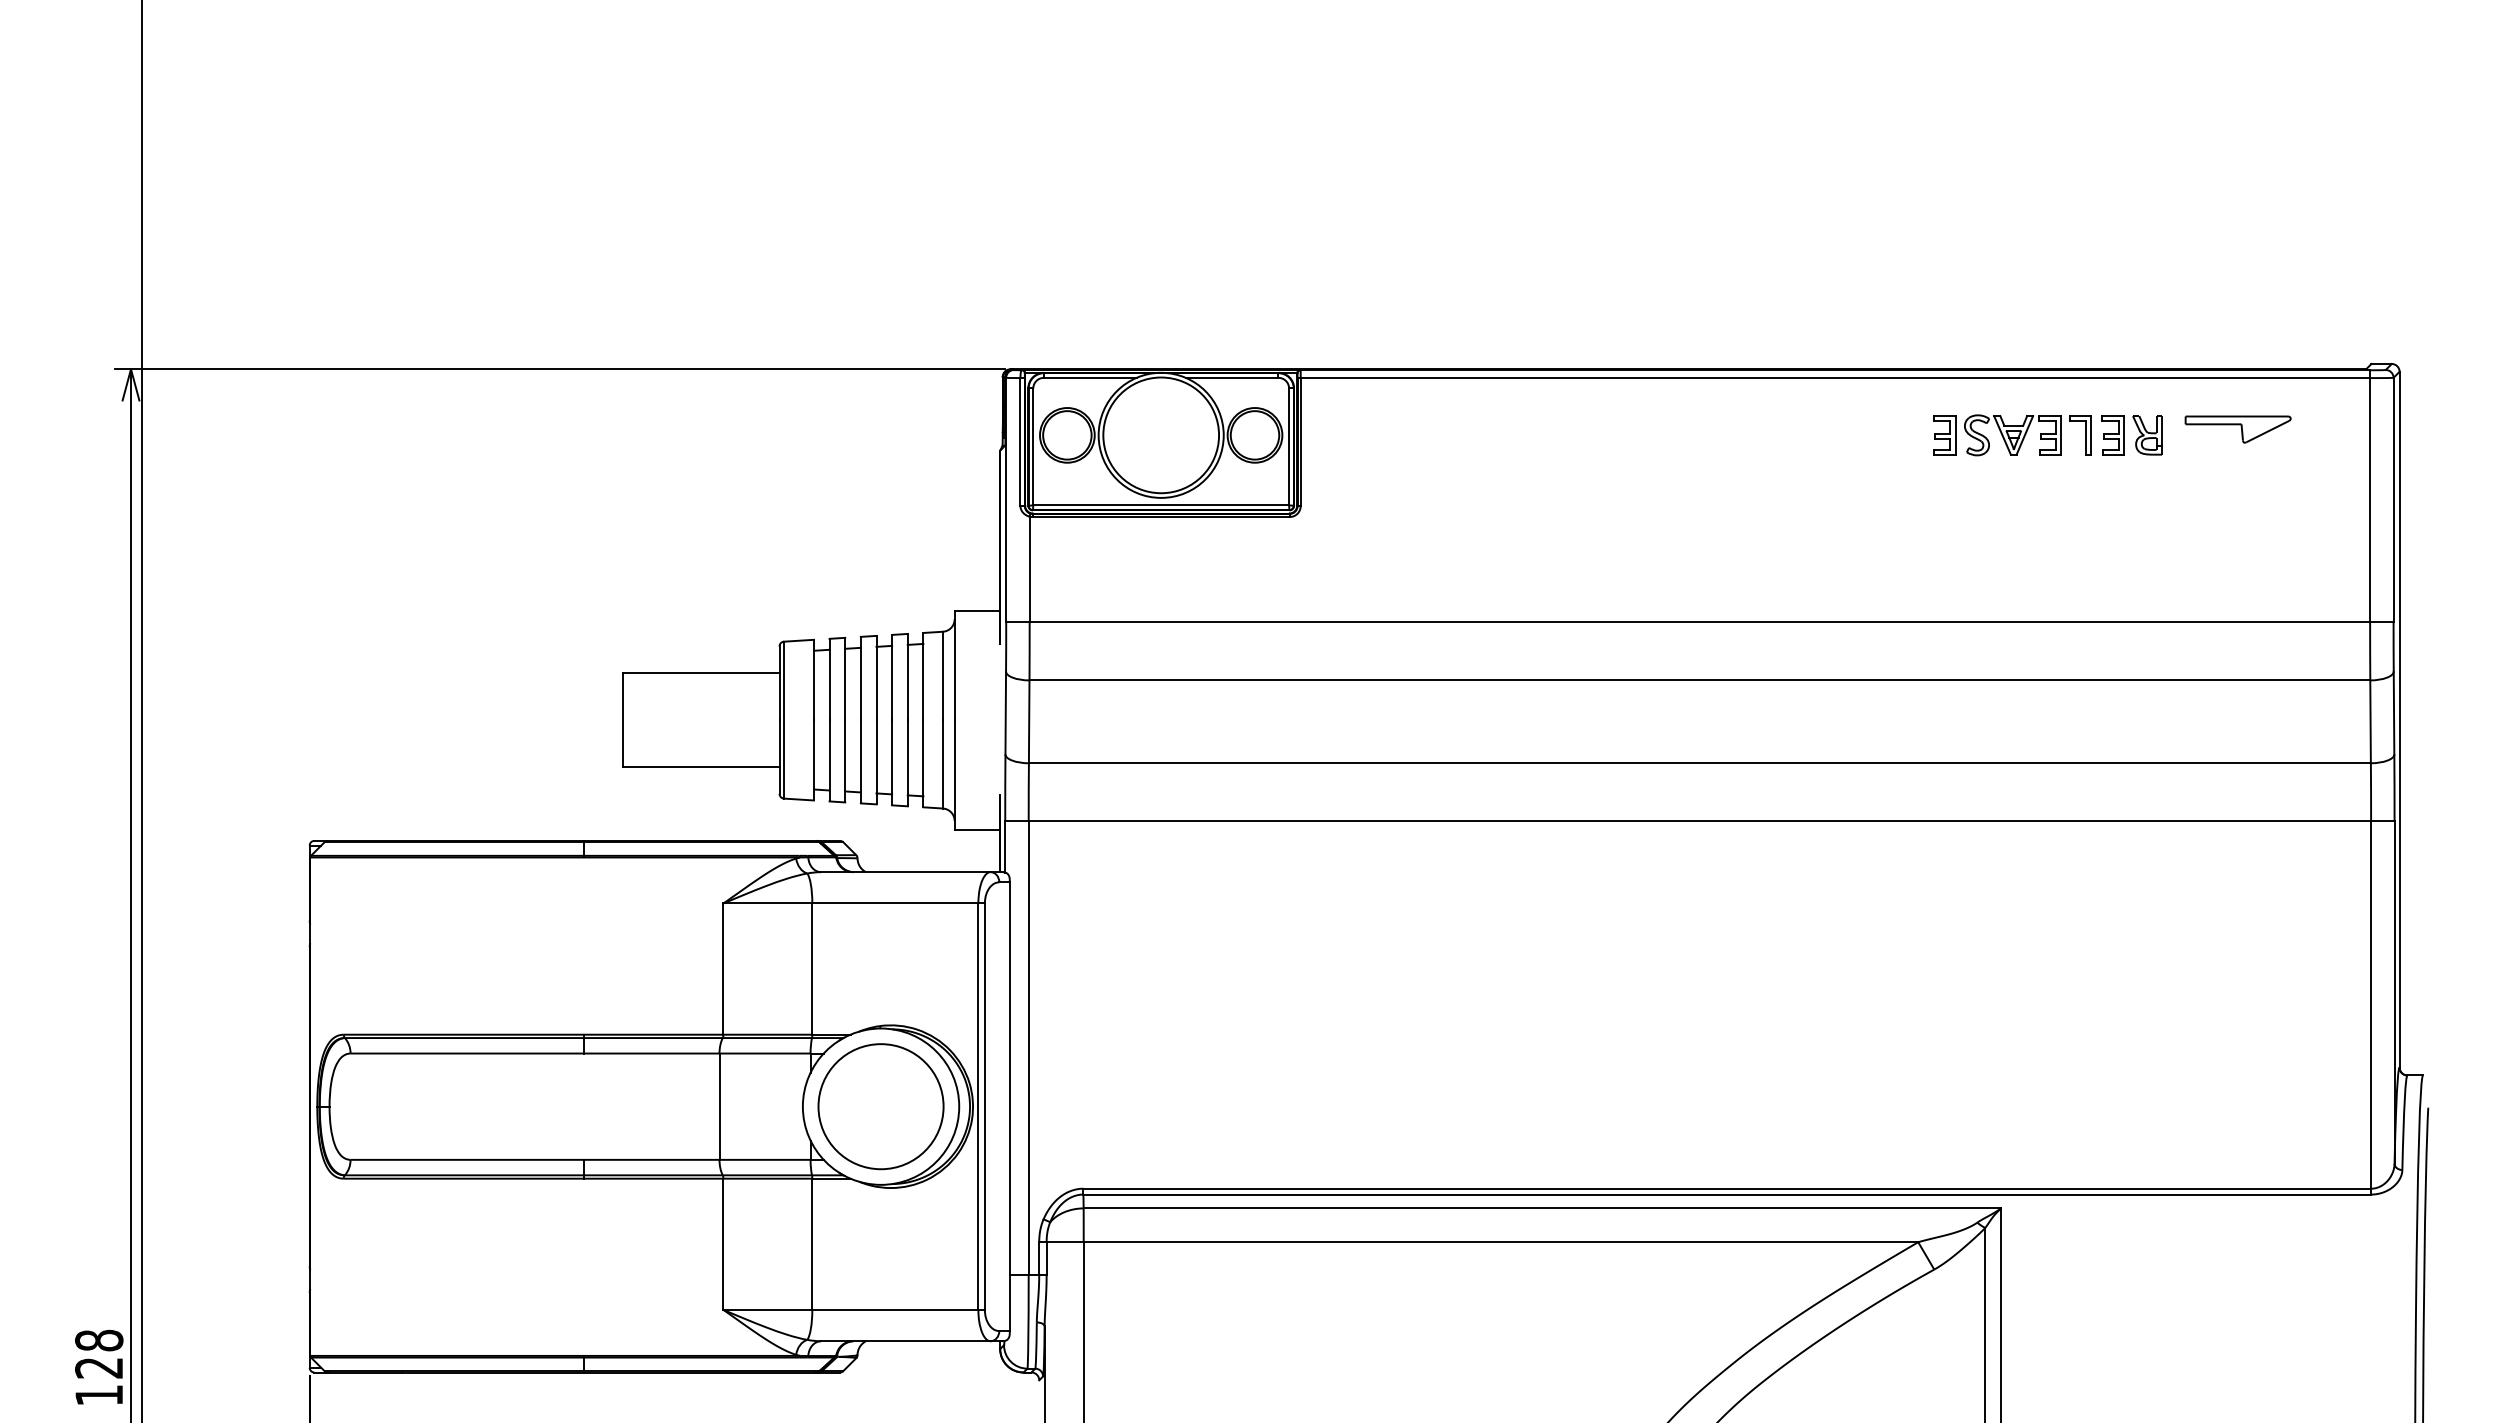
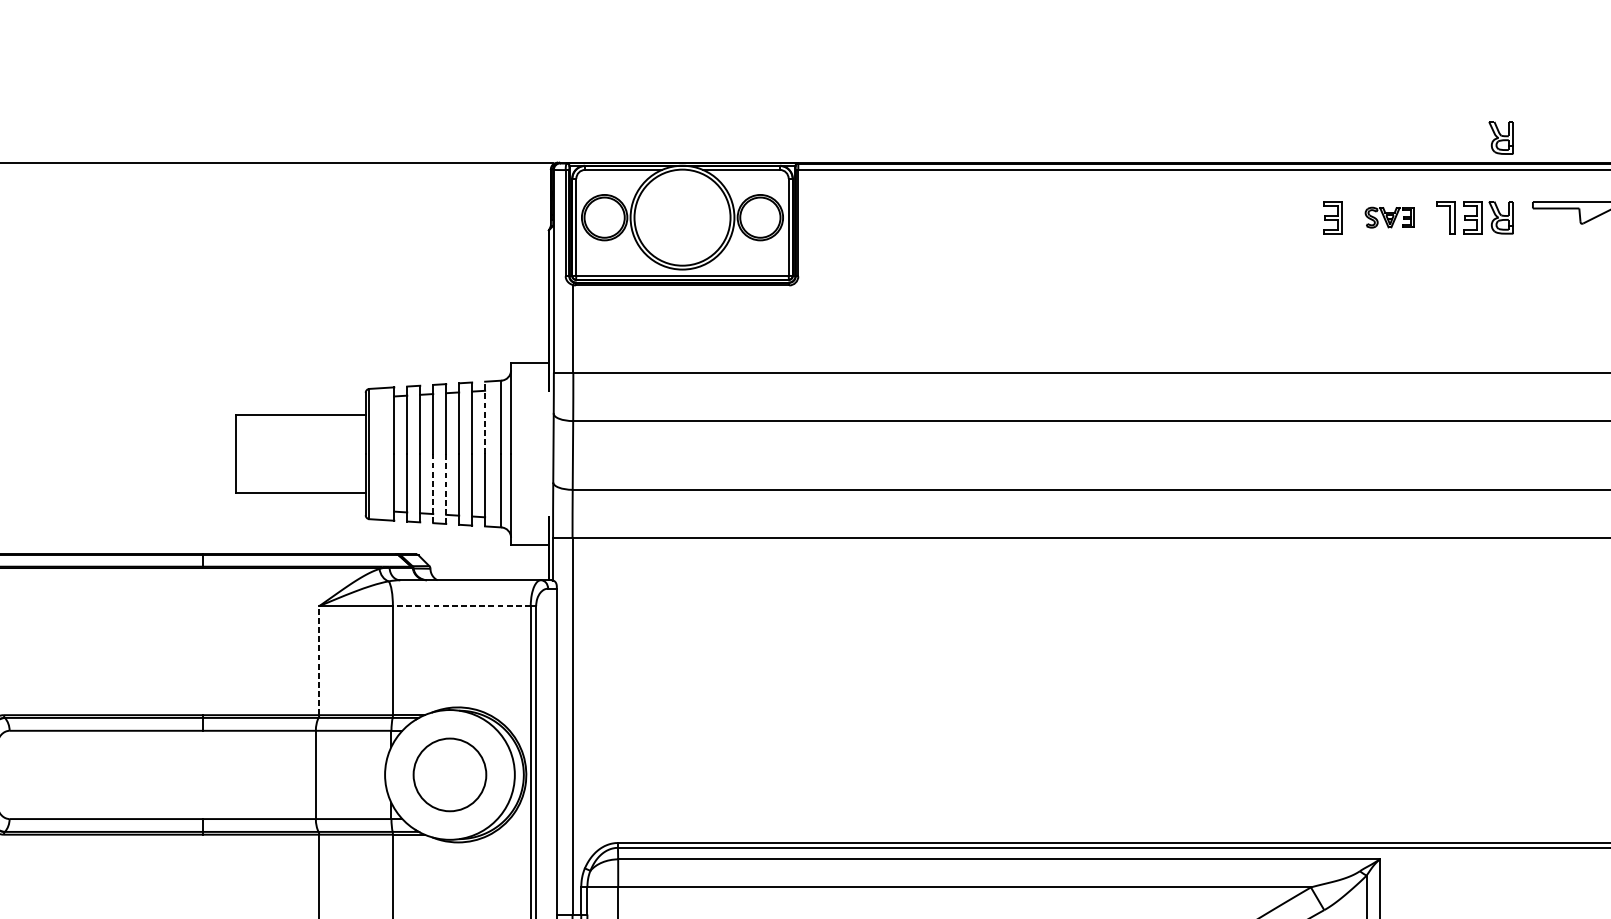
part: (2147, 339) -> (1501, 138), added
part: (2012, 435) -> (1389, 217), size x0.6
line: (923, 676) -> (485, 417), solid -> dashed
line: (860, 761) -> (432, 488), solid -> dashed
line: (876, 761) -> (446, 488), solid -> dashed
line: (894, 903) -> (461, 606), solid -> dashed
line: (723, 969) -> (319, 661), solid -> dashed
circle: (880, 1106) -> (449, 774), size x0.7

